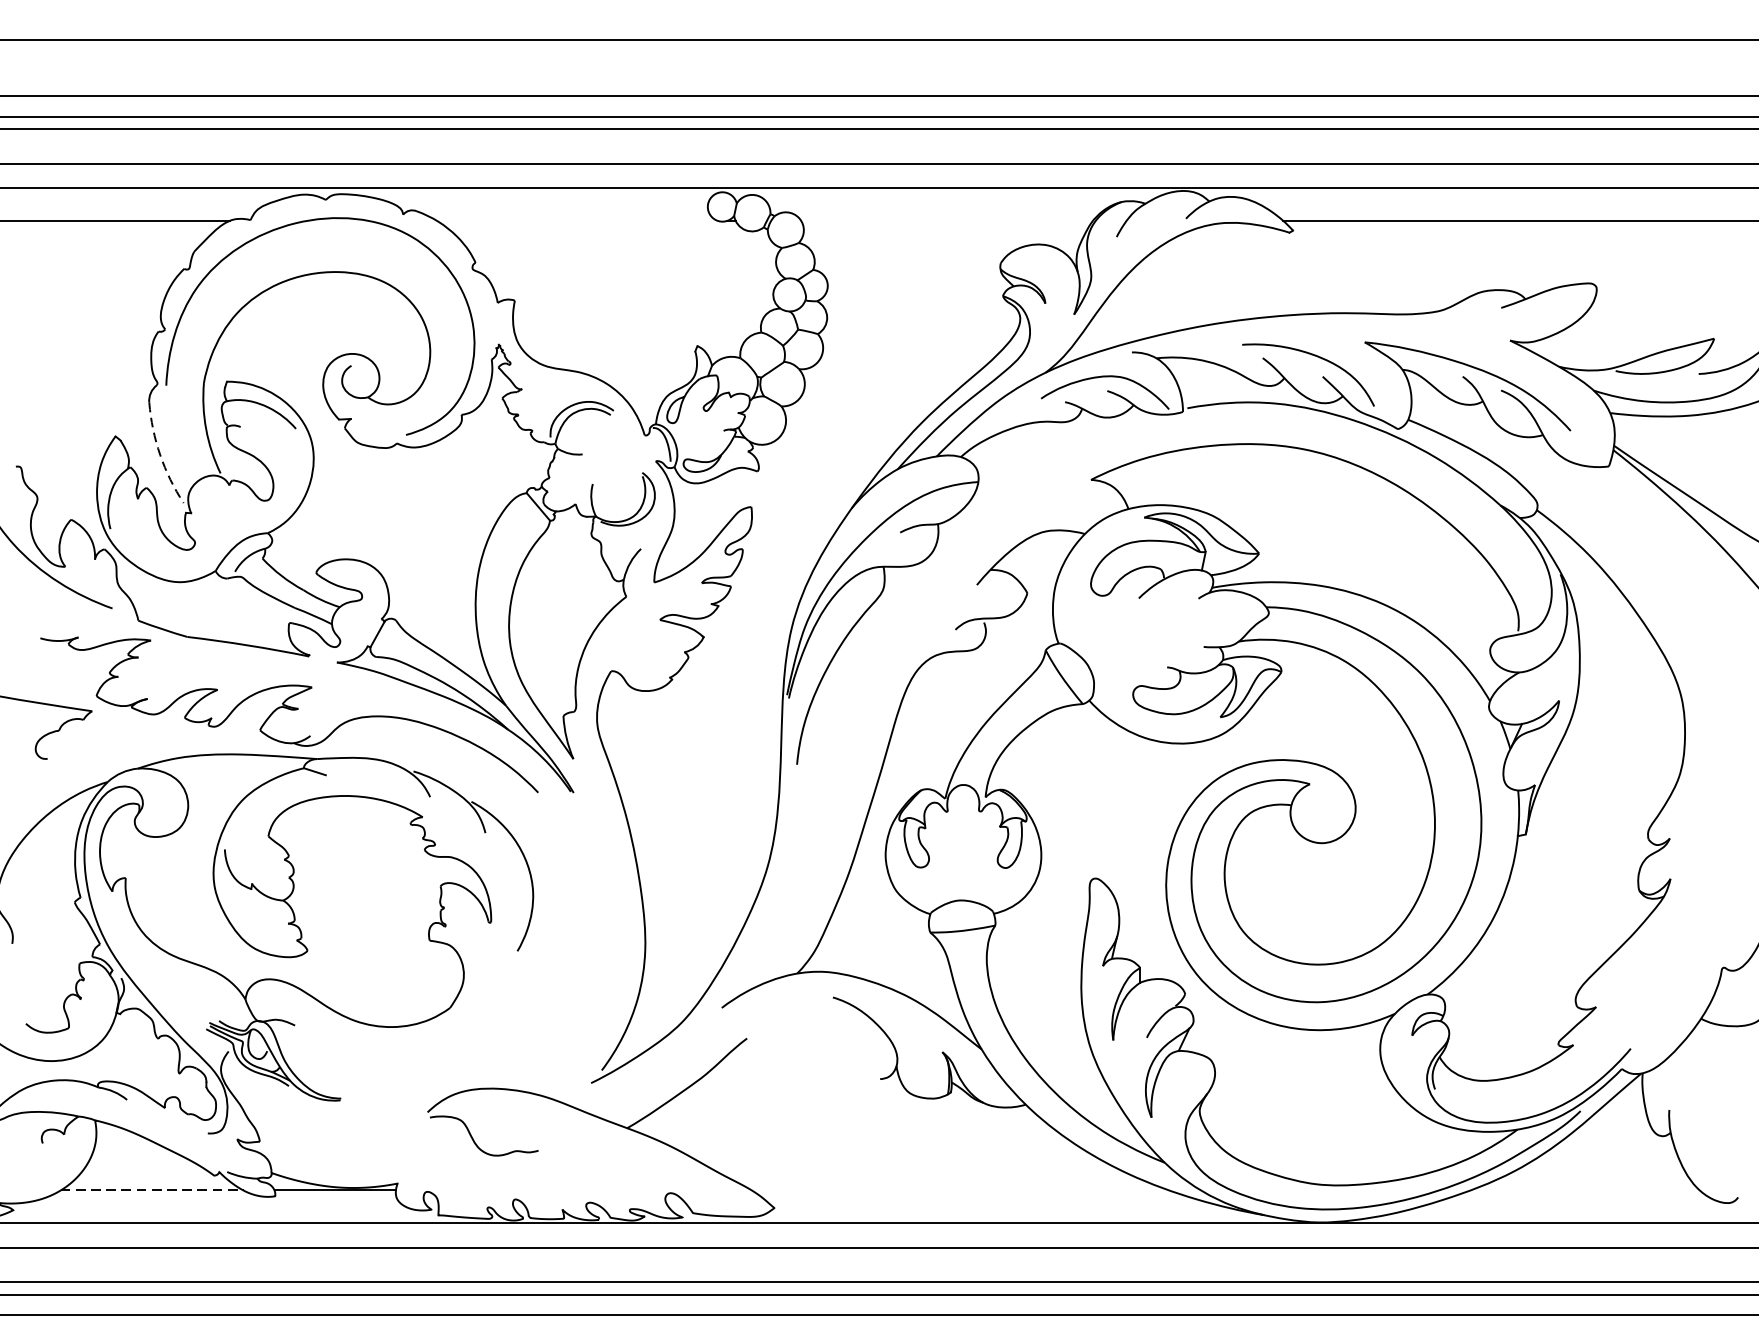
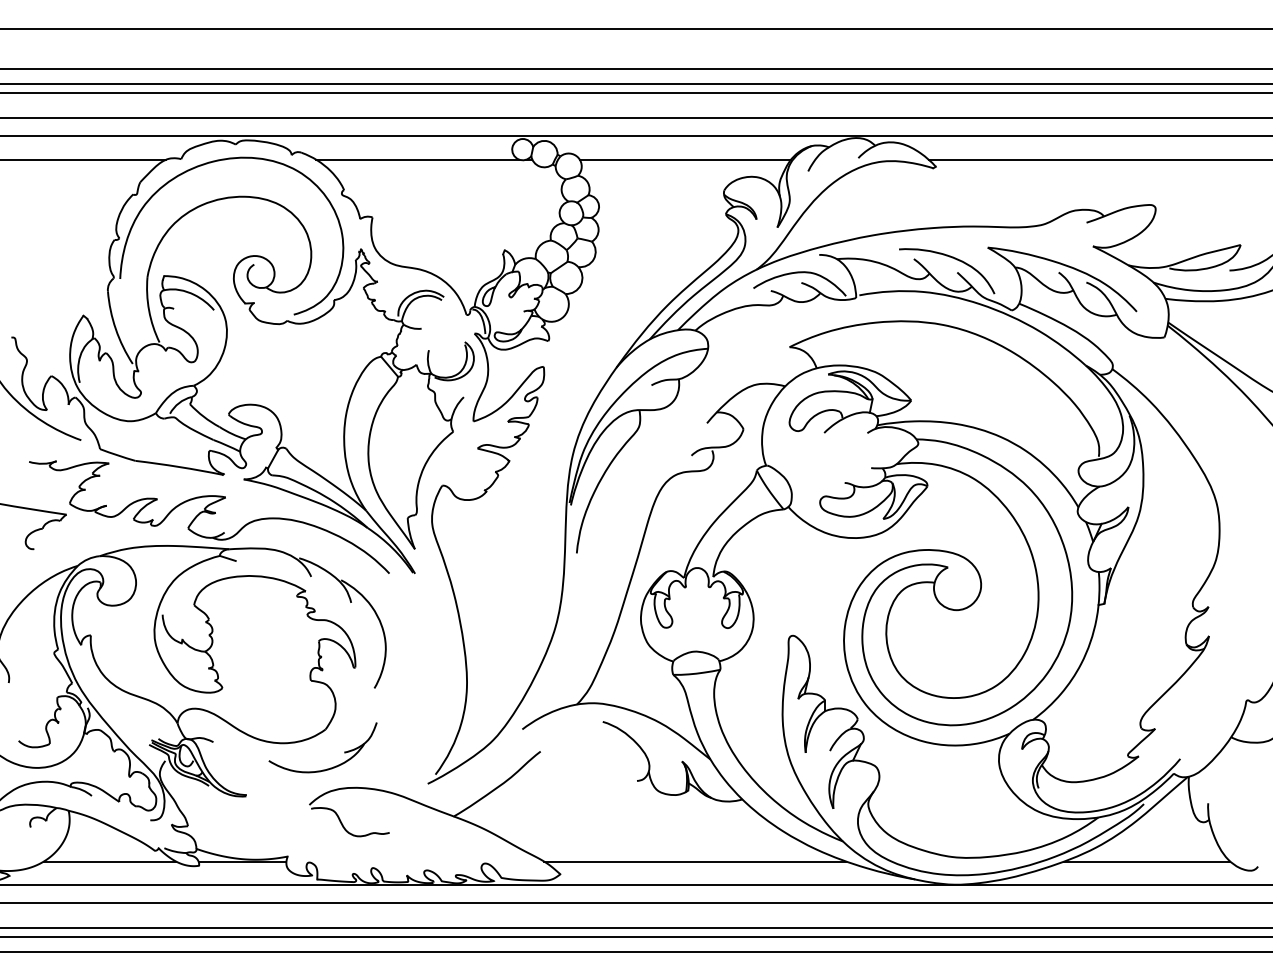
line: (576, 220) -> (417, 159), added
line: (945, 220) -> (684, 159), added
arc: (159, 455) -> (115, 329), dashed -> solid
part: (456, 1060) -> (330, 767), added
line: (152, 1190) -> (110, 861), dashed -> solid
line: (961, 1190) -> (695, 861), added
line: (1585, 1190) -> (1147, 861), added

